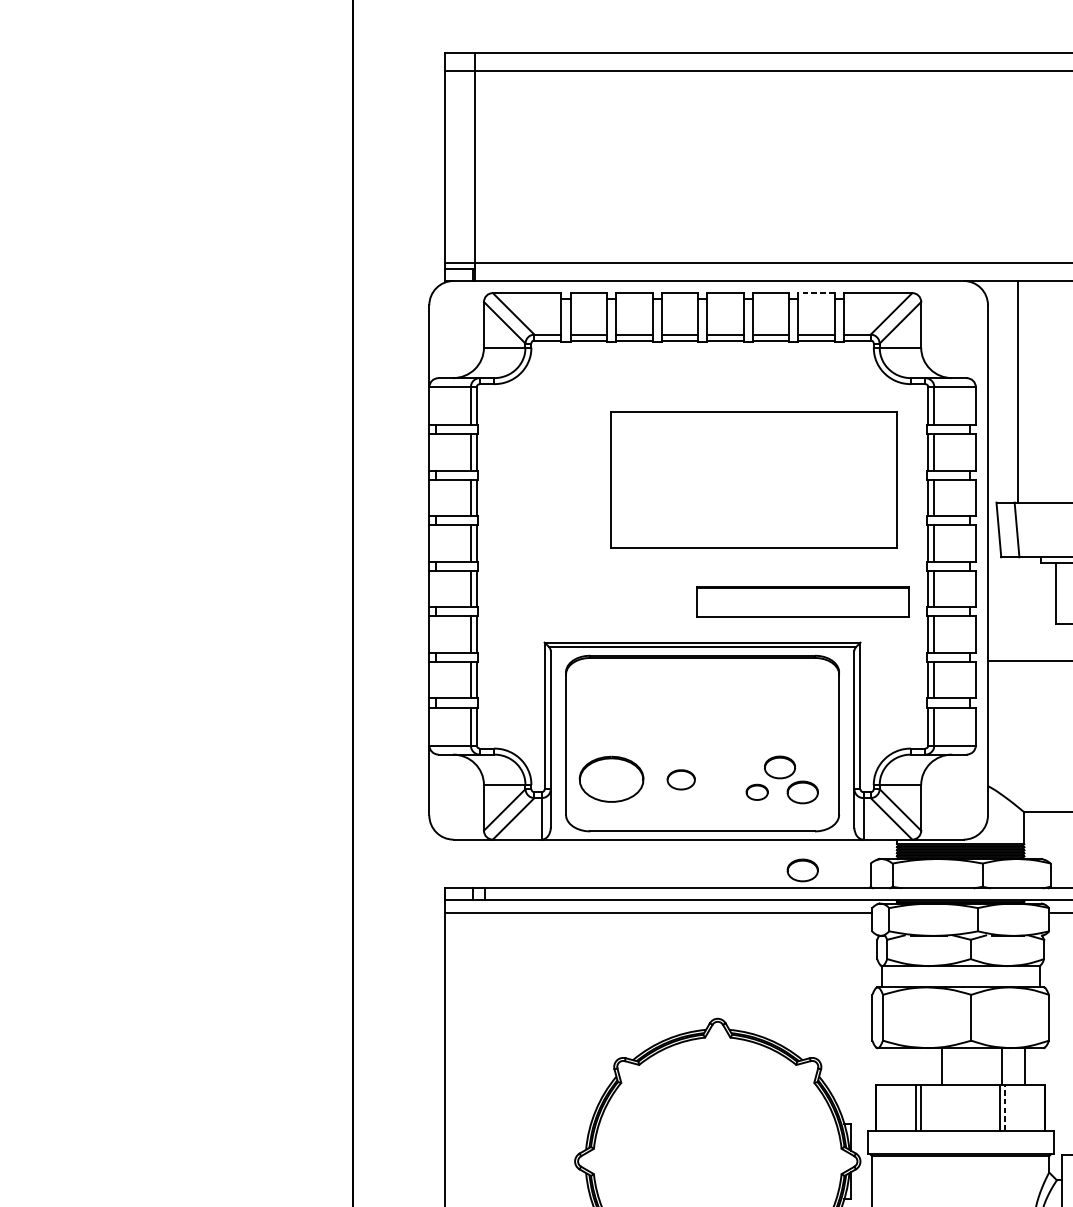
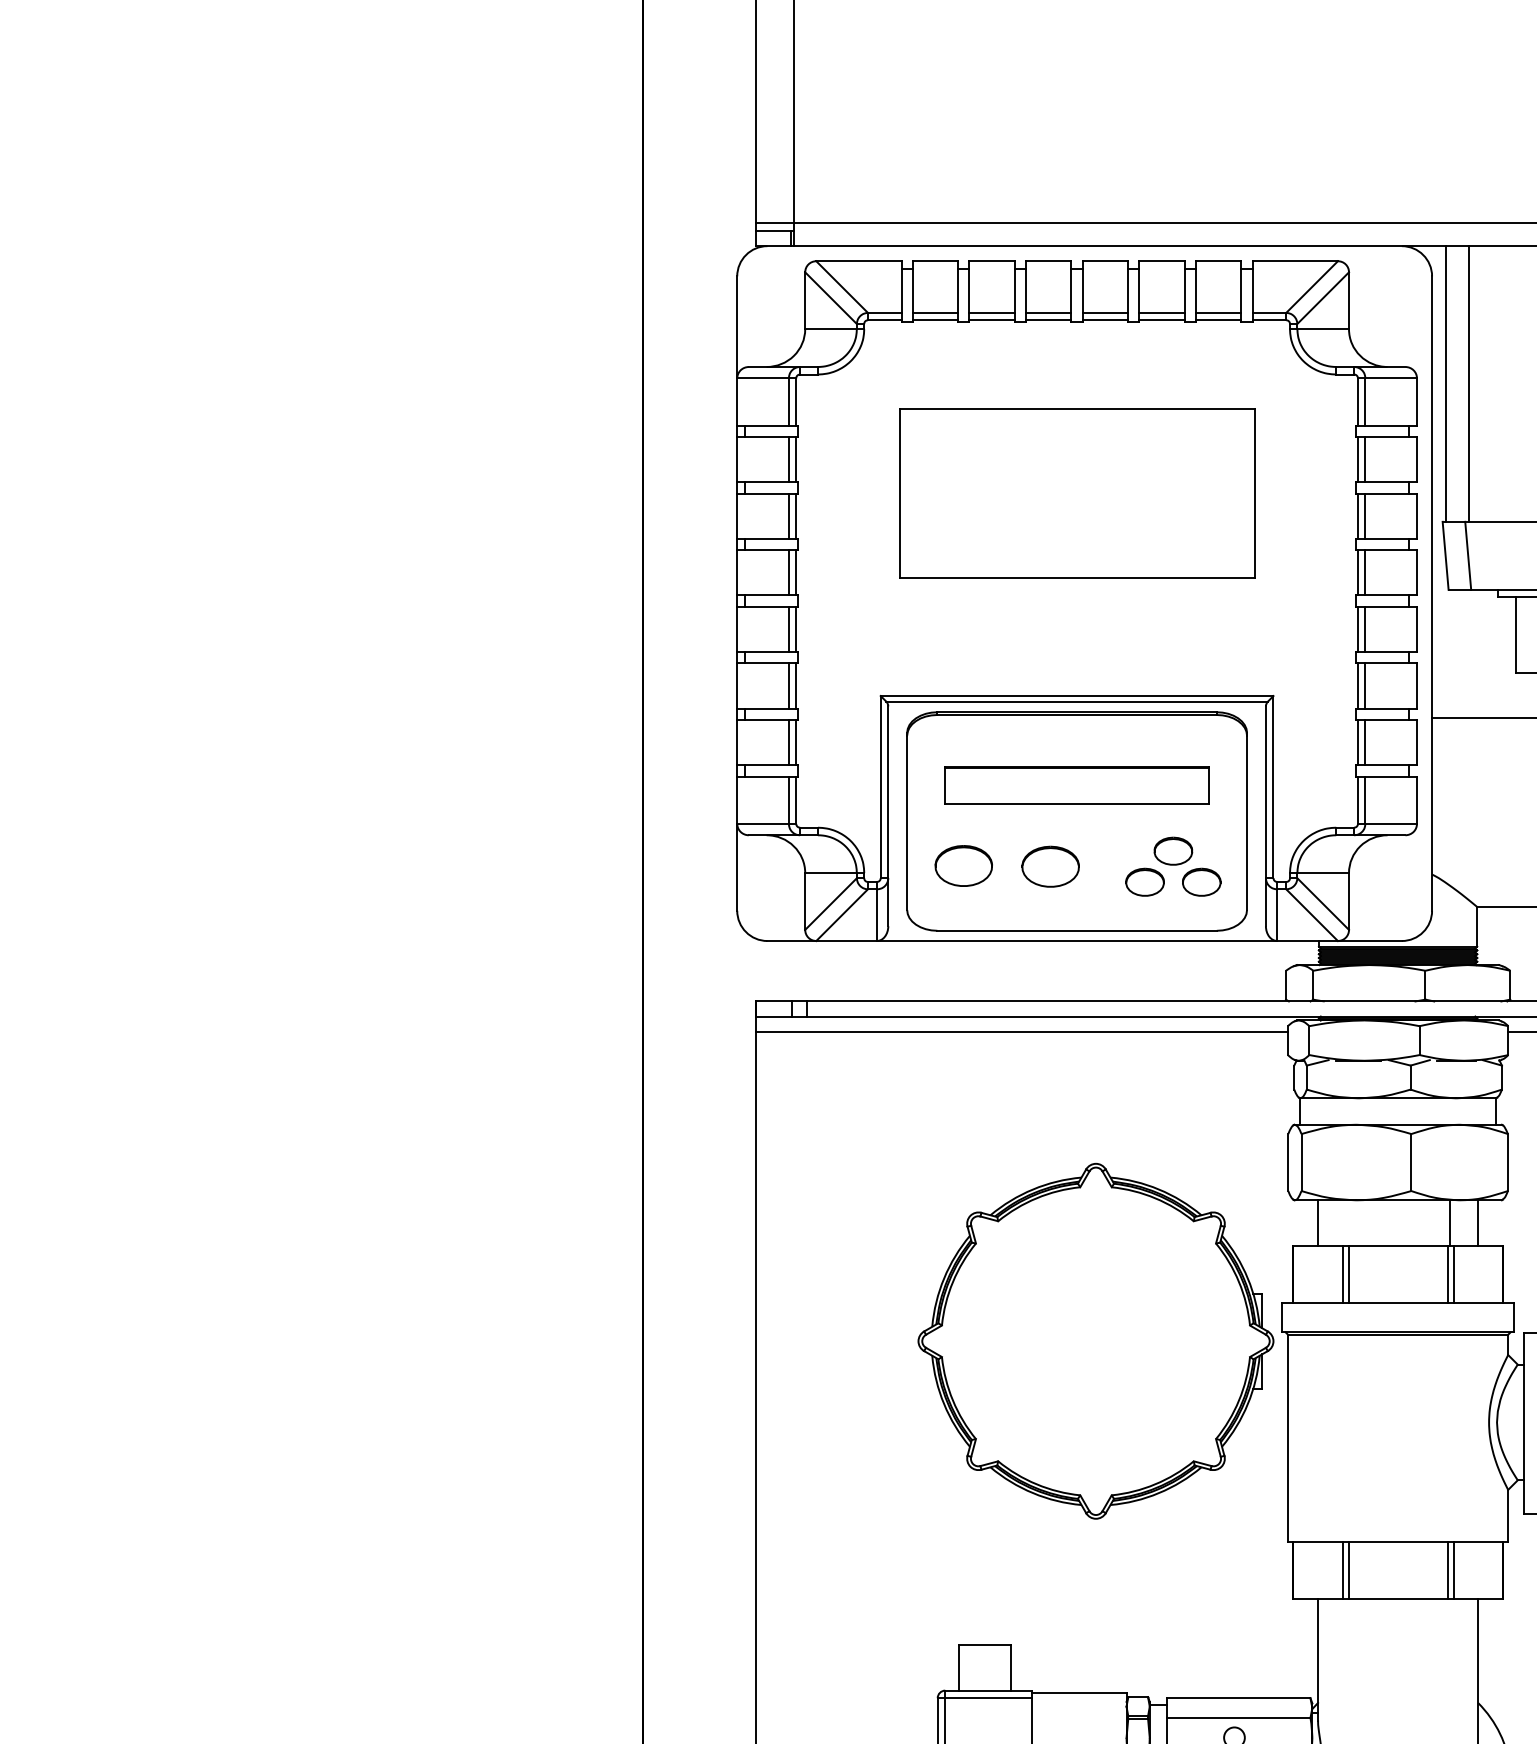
line: (816, 293) -> (1218, 261), dashed -> solid
line: (999, 391) -> (1446, 383), added
part: (754, 479) -> (1077, 493), moved
part: (802, 602) -> (1076, 785), moved
part: (611, 778) -> (963, 865), size x0.71
part: (681, 779) -> (1050, 866), size x1.67
part: (756, 791) -> (1144, 881), size x1.43
part: (802, 869) -> (1201, 978), removed
line: (941, 1065) -> (1318, 1222), moved
line: (1005, 1107) -> (1453, 1274), dashed -> solid

